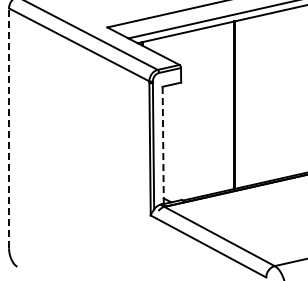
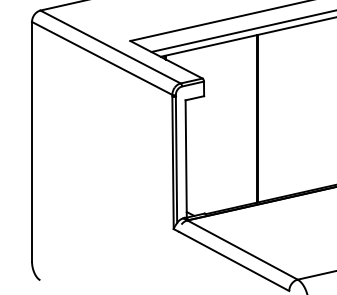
line: (9, 127) -> (32, 141), dashed -> solid
line: (163, 144) -> (186, 158), dashed -> solid

